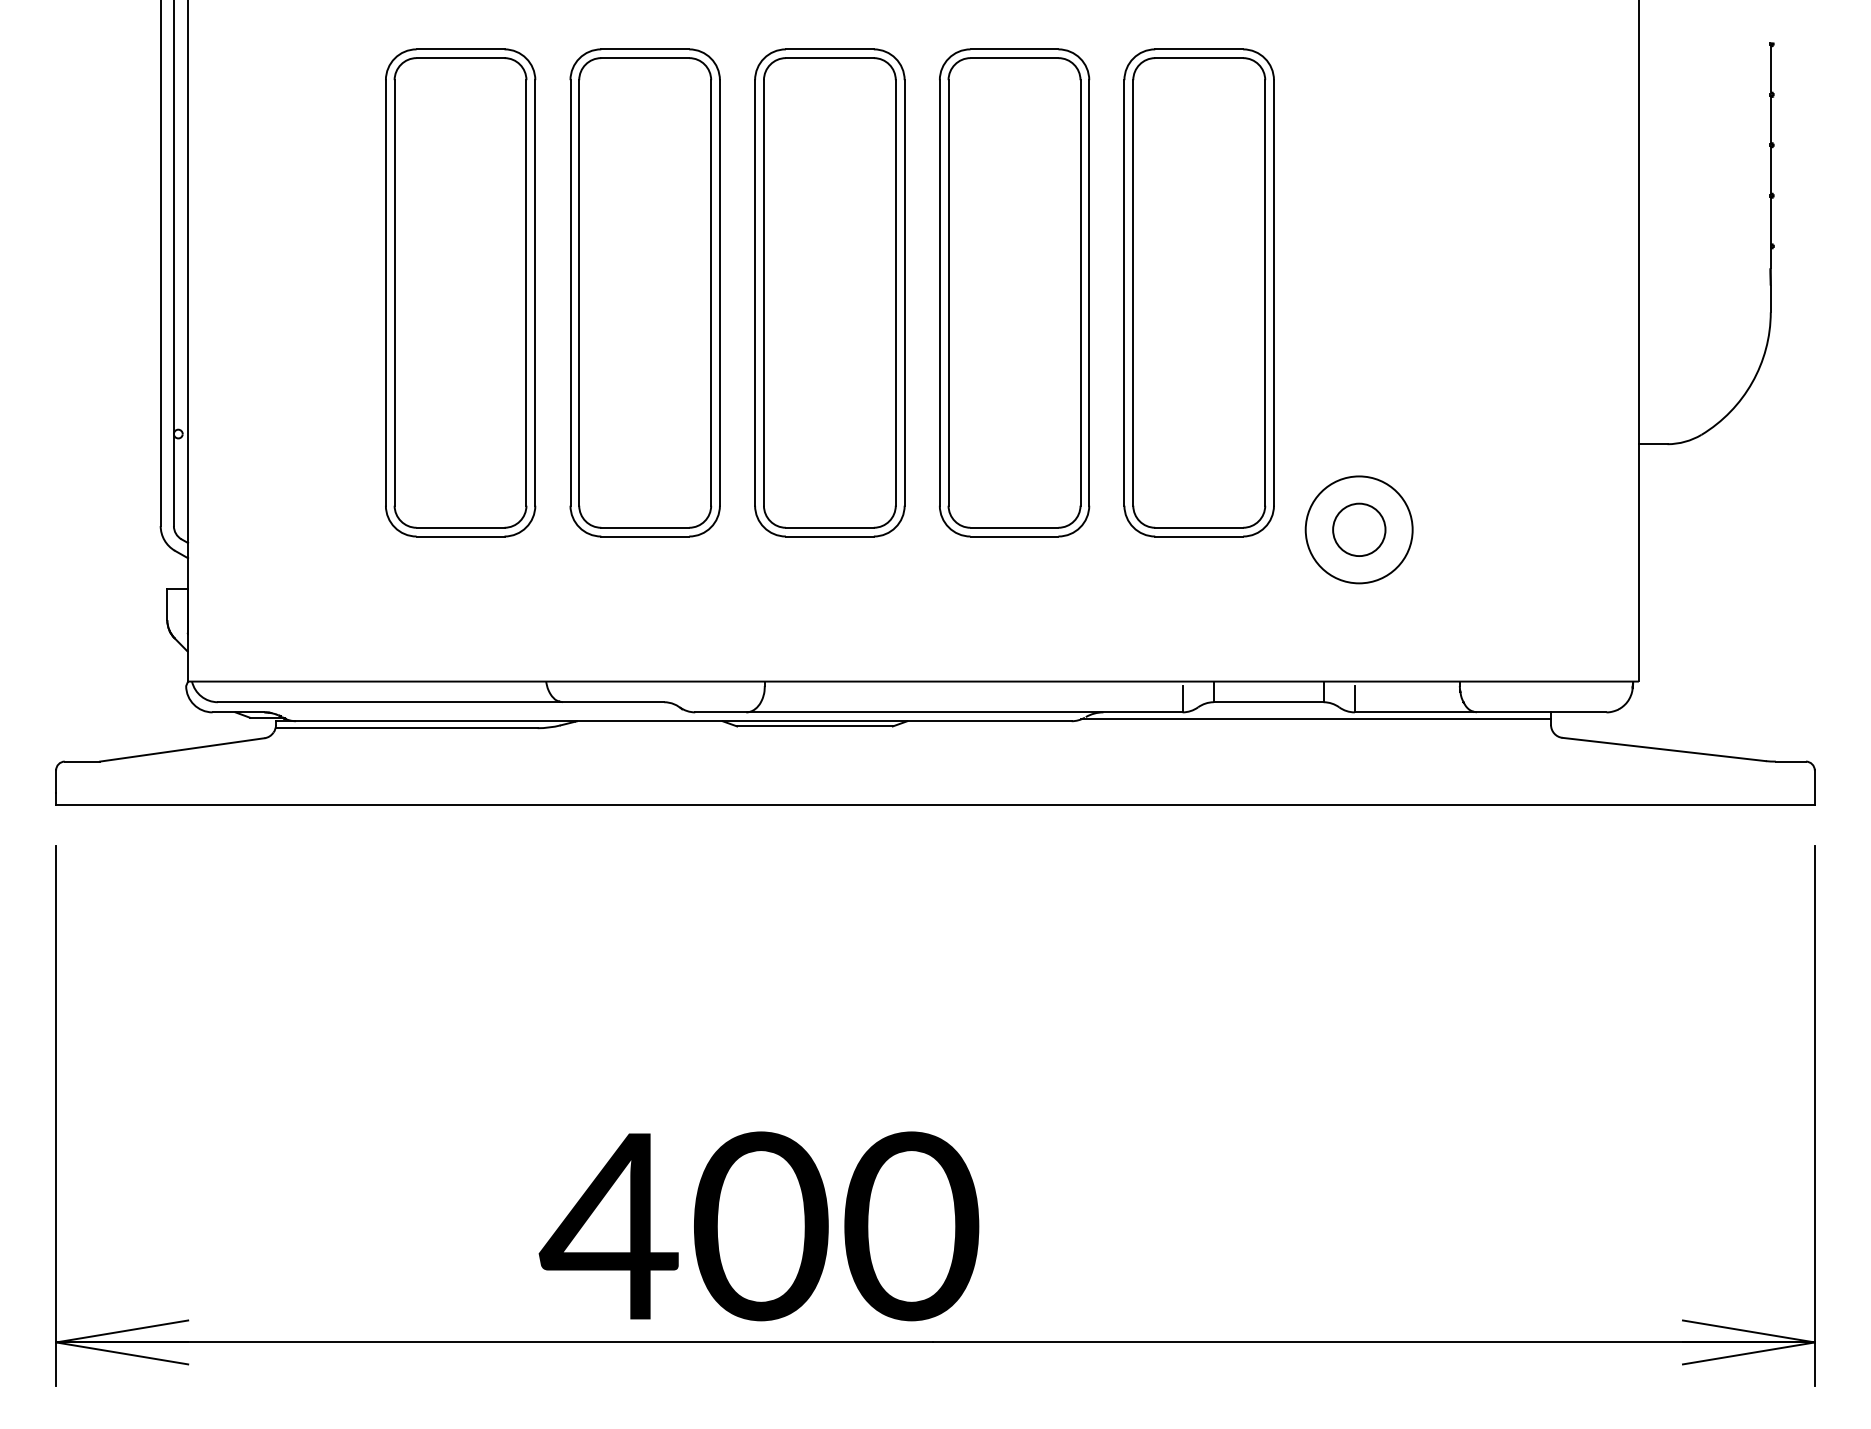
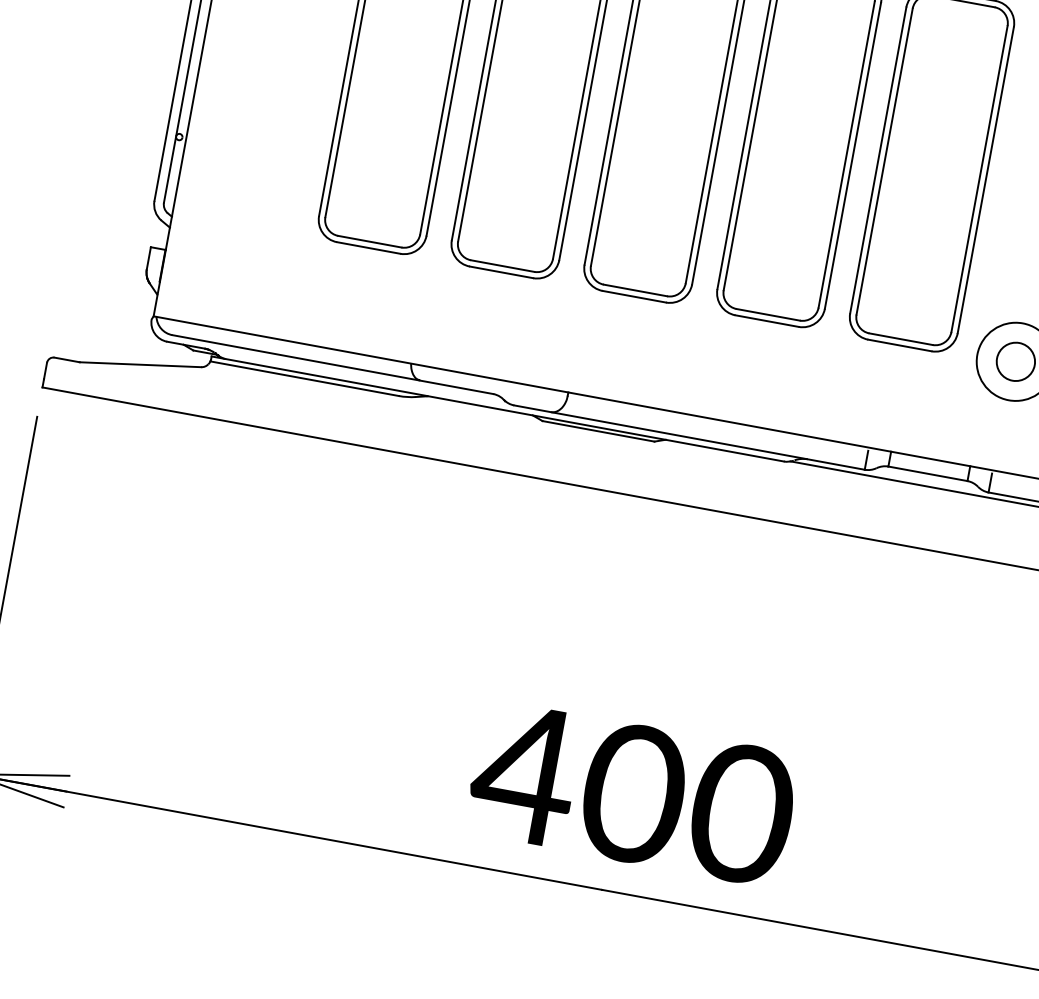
text: (758, 1226) -> (632, 793), moved

